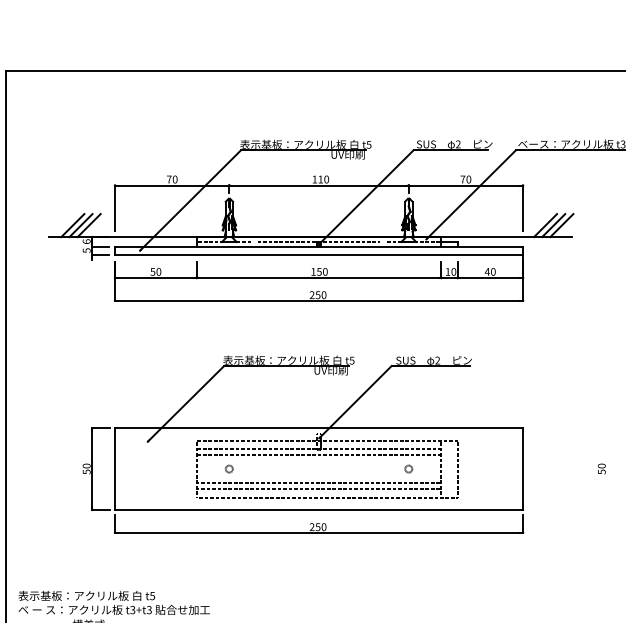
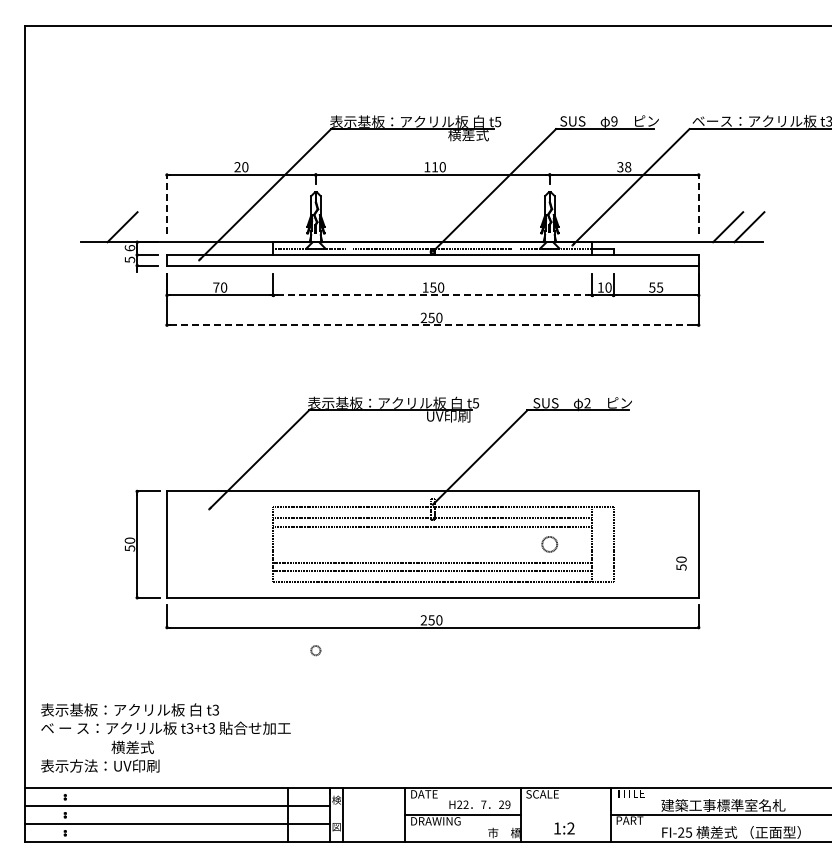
text: (458, 144) -> (614, 121), 2 -> 9
text: (347, 155) -> (470, 135), UV印刷 -> 横差式
text: (169, 179) -> (237, 167), 70 -> 20
text: (466, 179) -> (624, 167), 70 -> 38
line: (115, 207) -> (167, 203), solid -> dashed
line: (522, 207) -> (698, 203), solid -> dashed
line: (72, 225) -> (111, 227), removed
line: (89, 225) -> (133, 227), removed
line: (553, 225) -> (738, 227), removed
text: (153, 271) -> (216, 287), 50 -> 70
text: (489, 271) -> (655, 287), 40 -> 55
line: (319, 277) -> (433, 295), solid -> dashed
line: (319, 300) -> (433, 325), solid -> dashed
circle: (229, 468) -> (315, 650), moved
circle: (408, 468) -> (549, 544), size x1.6
text: (601, 468) -> (681, 563), moved
text: (153, 595) -> (216, 709), t5 -> t3

